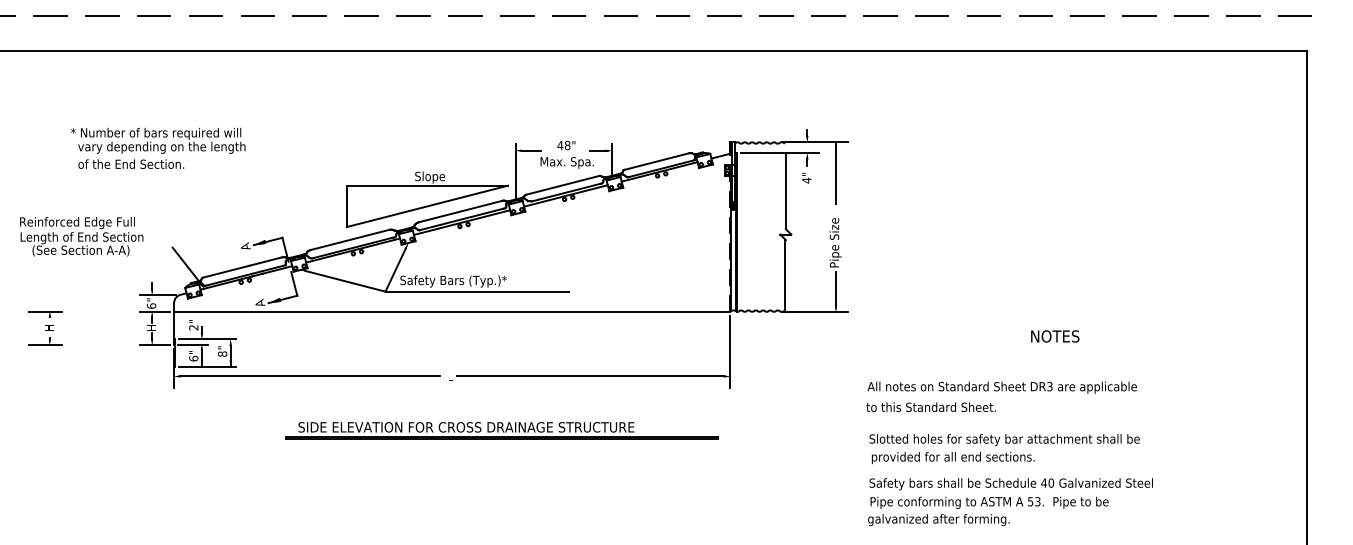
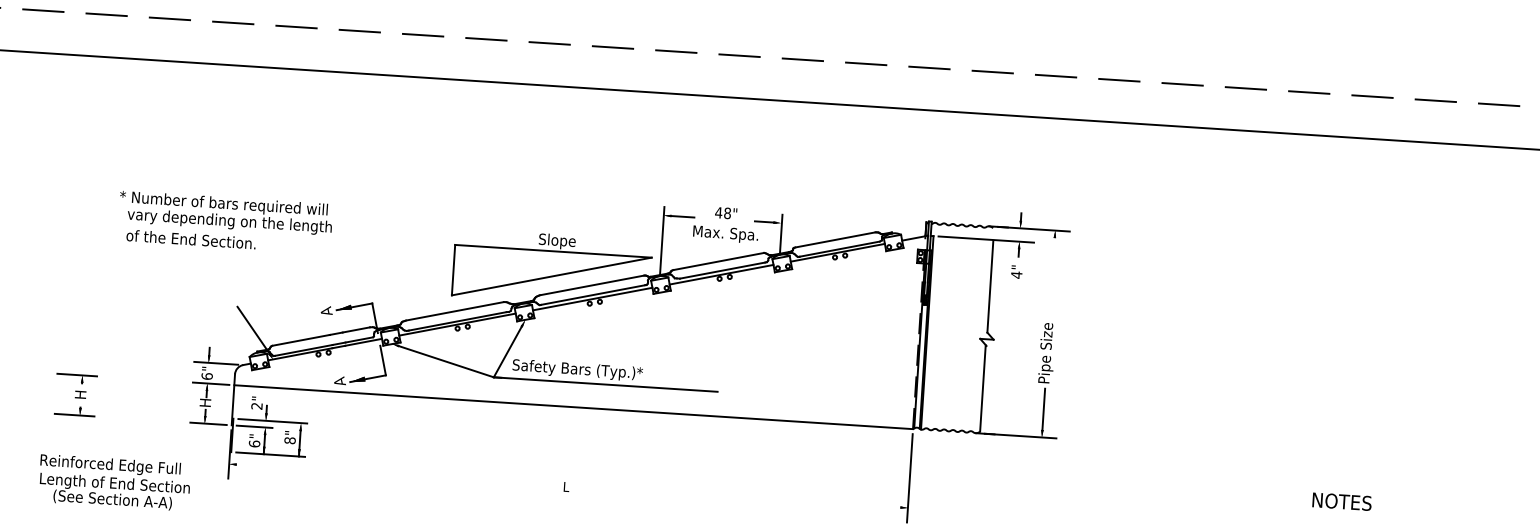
text: (158, 147) -> (225, 221), moved
line: (835, 173) -> (1052, 268), removed
text: (81, 236) -> (114, 482), moved
text: (1055, 336) -> (1342, 501), moved
line: (310, 376) -> (395, 474), removed
line: (590, 376) -> (737, 497), removed

